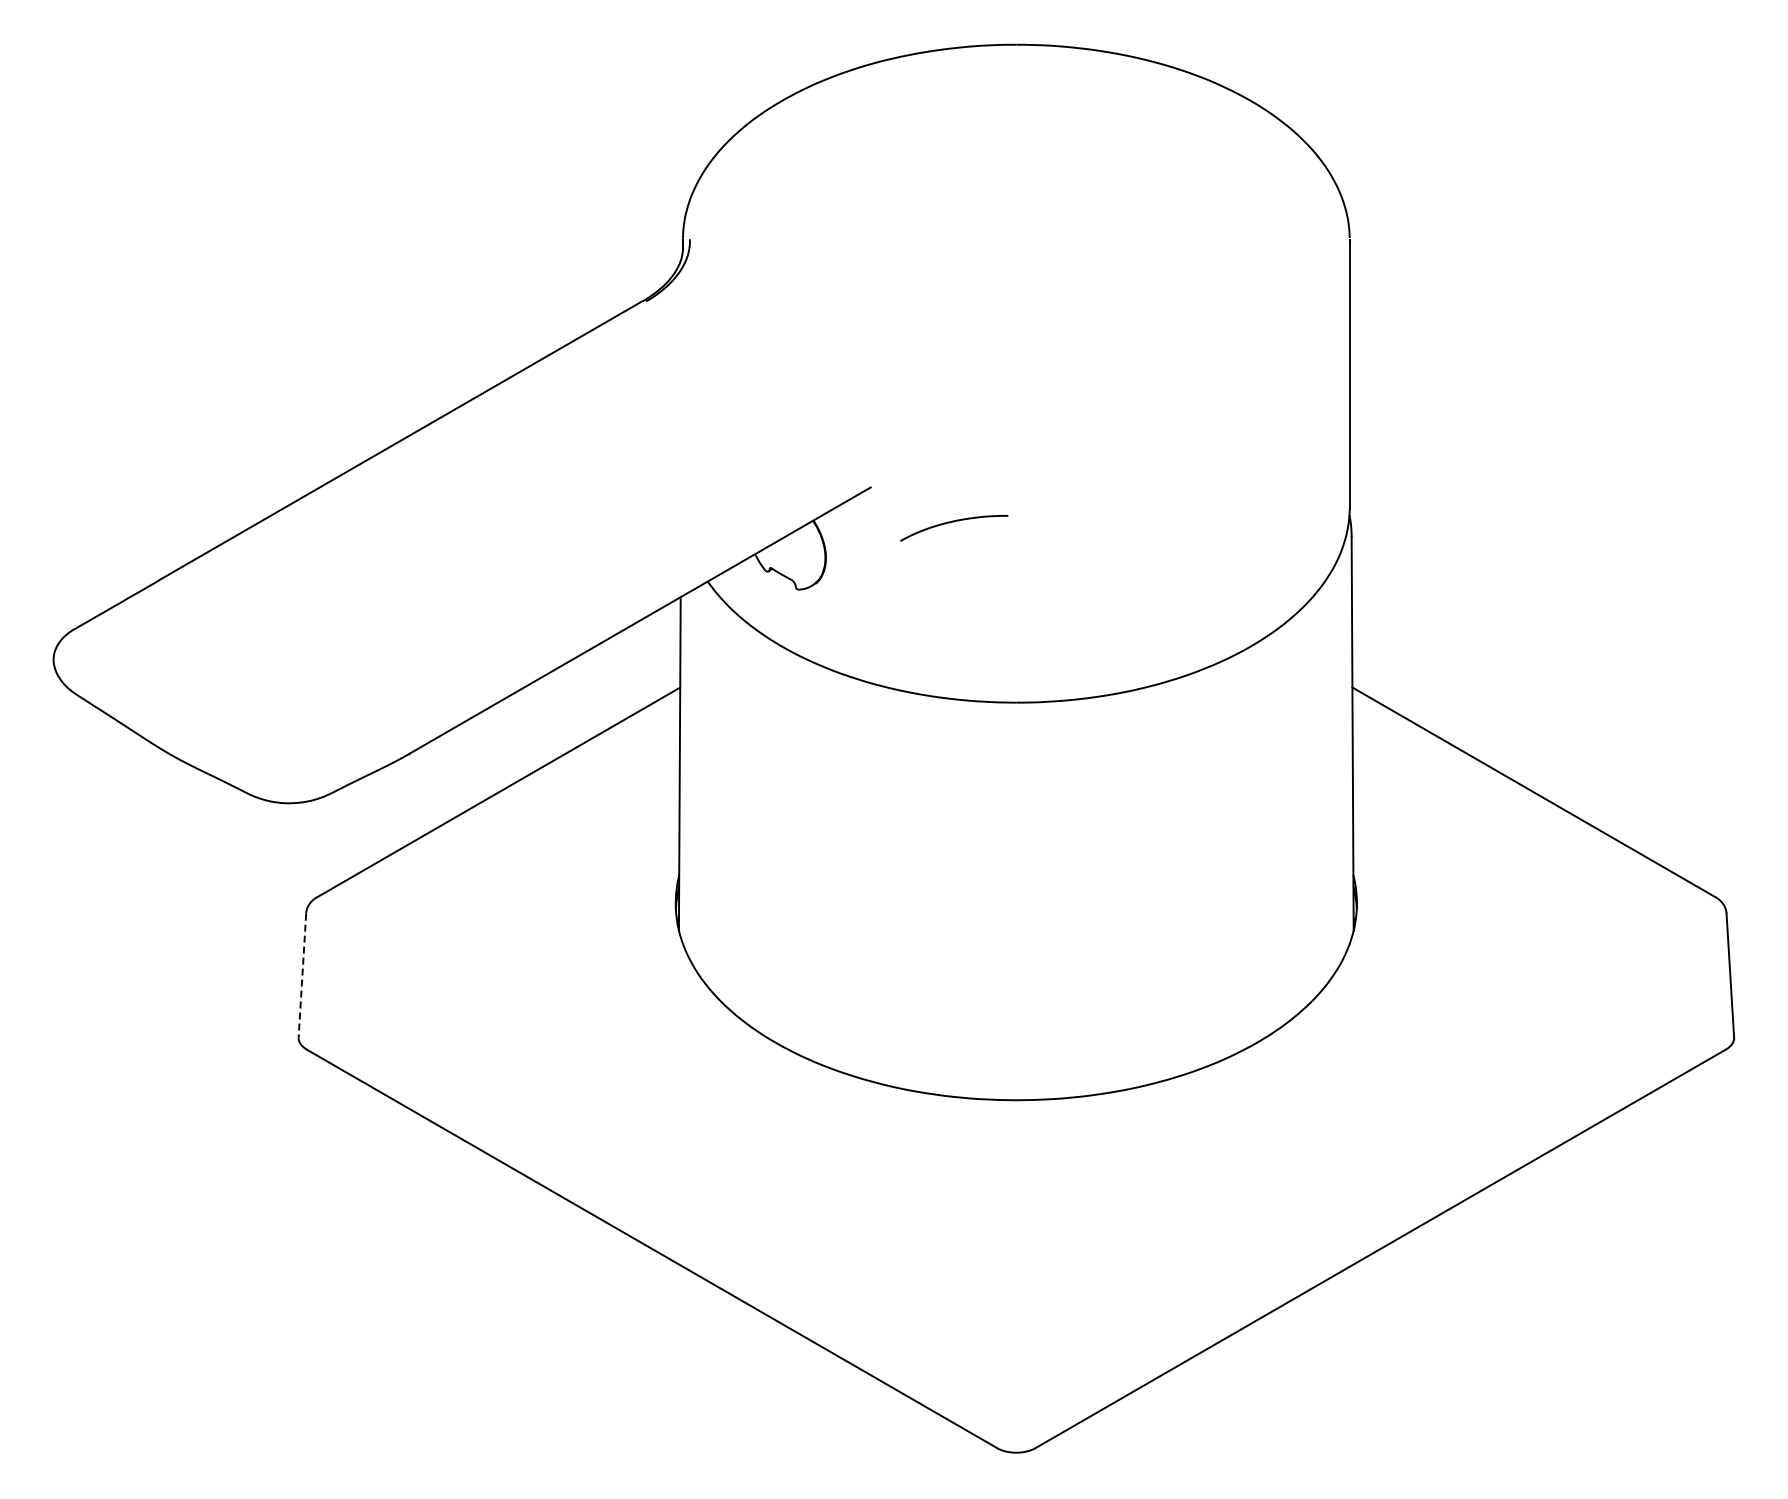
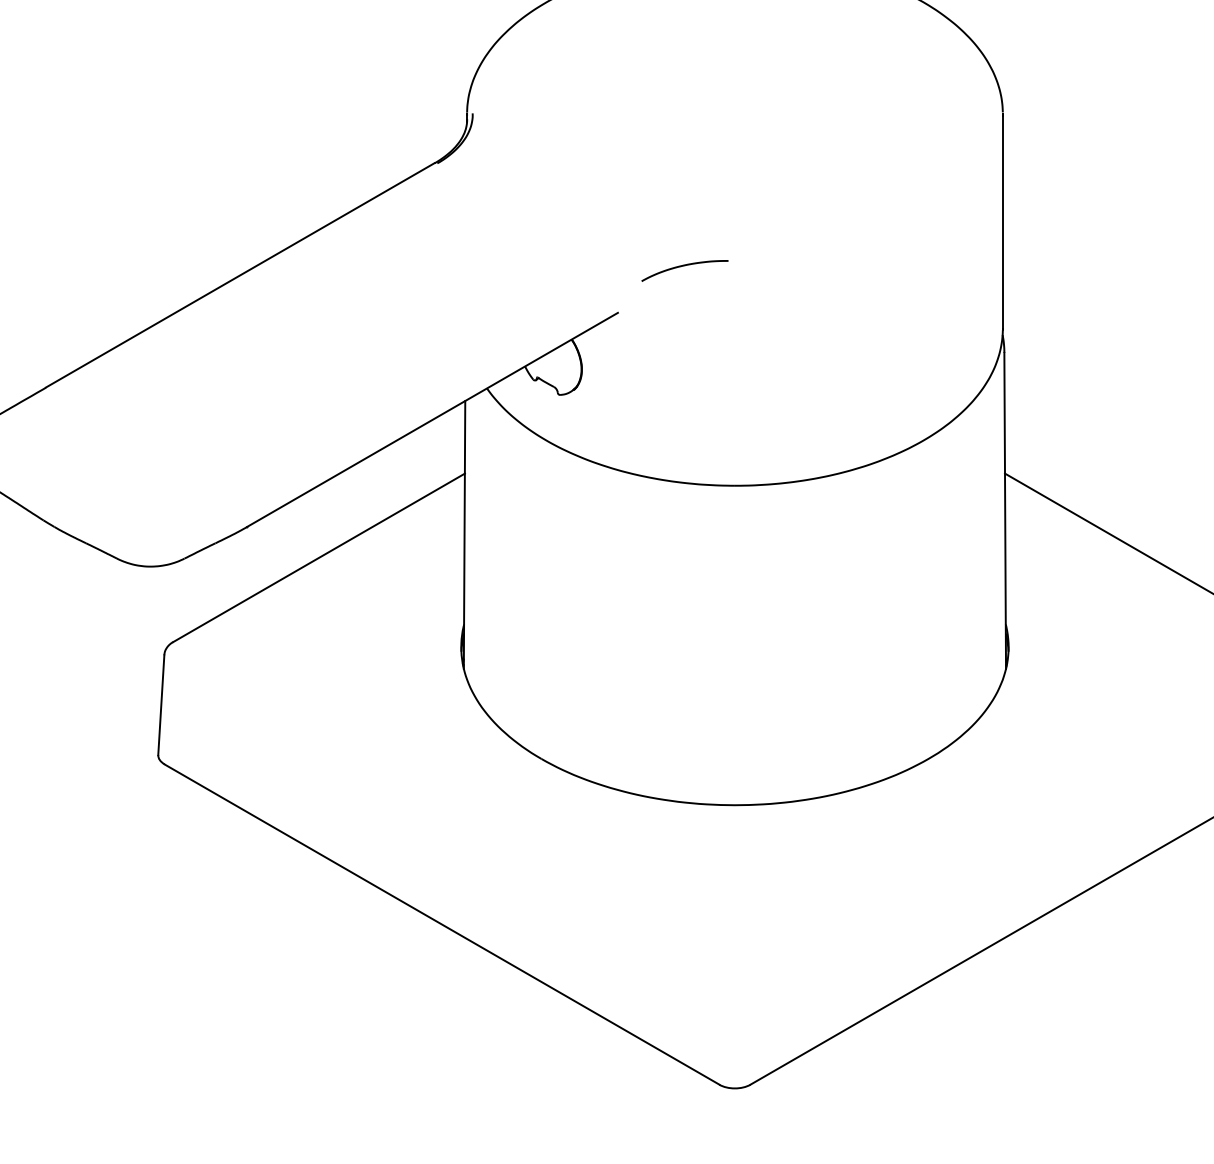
curve: (954, 522) -> (685, 266), moved
line: (302, 976) -> (161, 705), dashed -> solid

